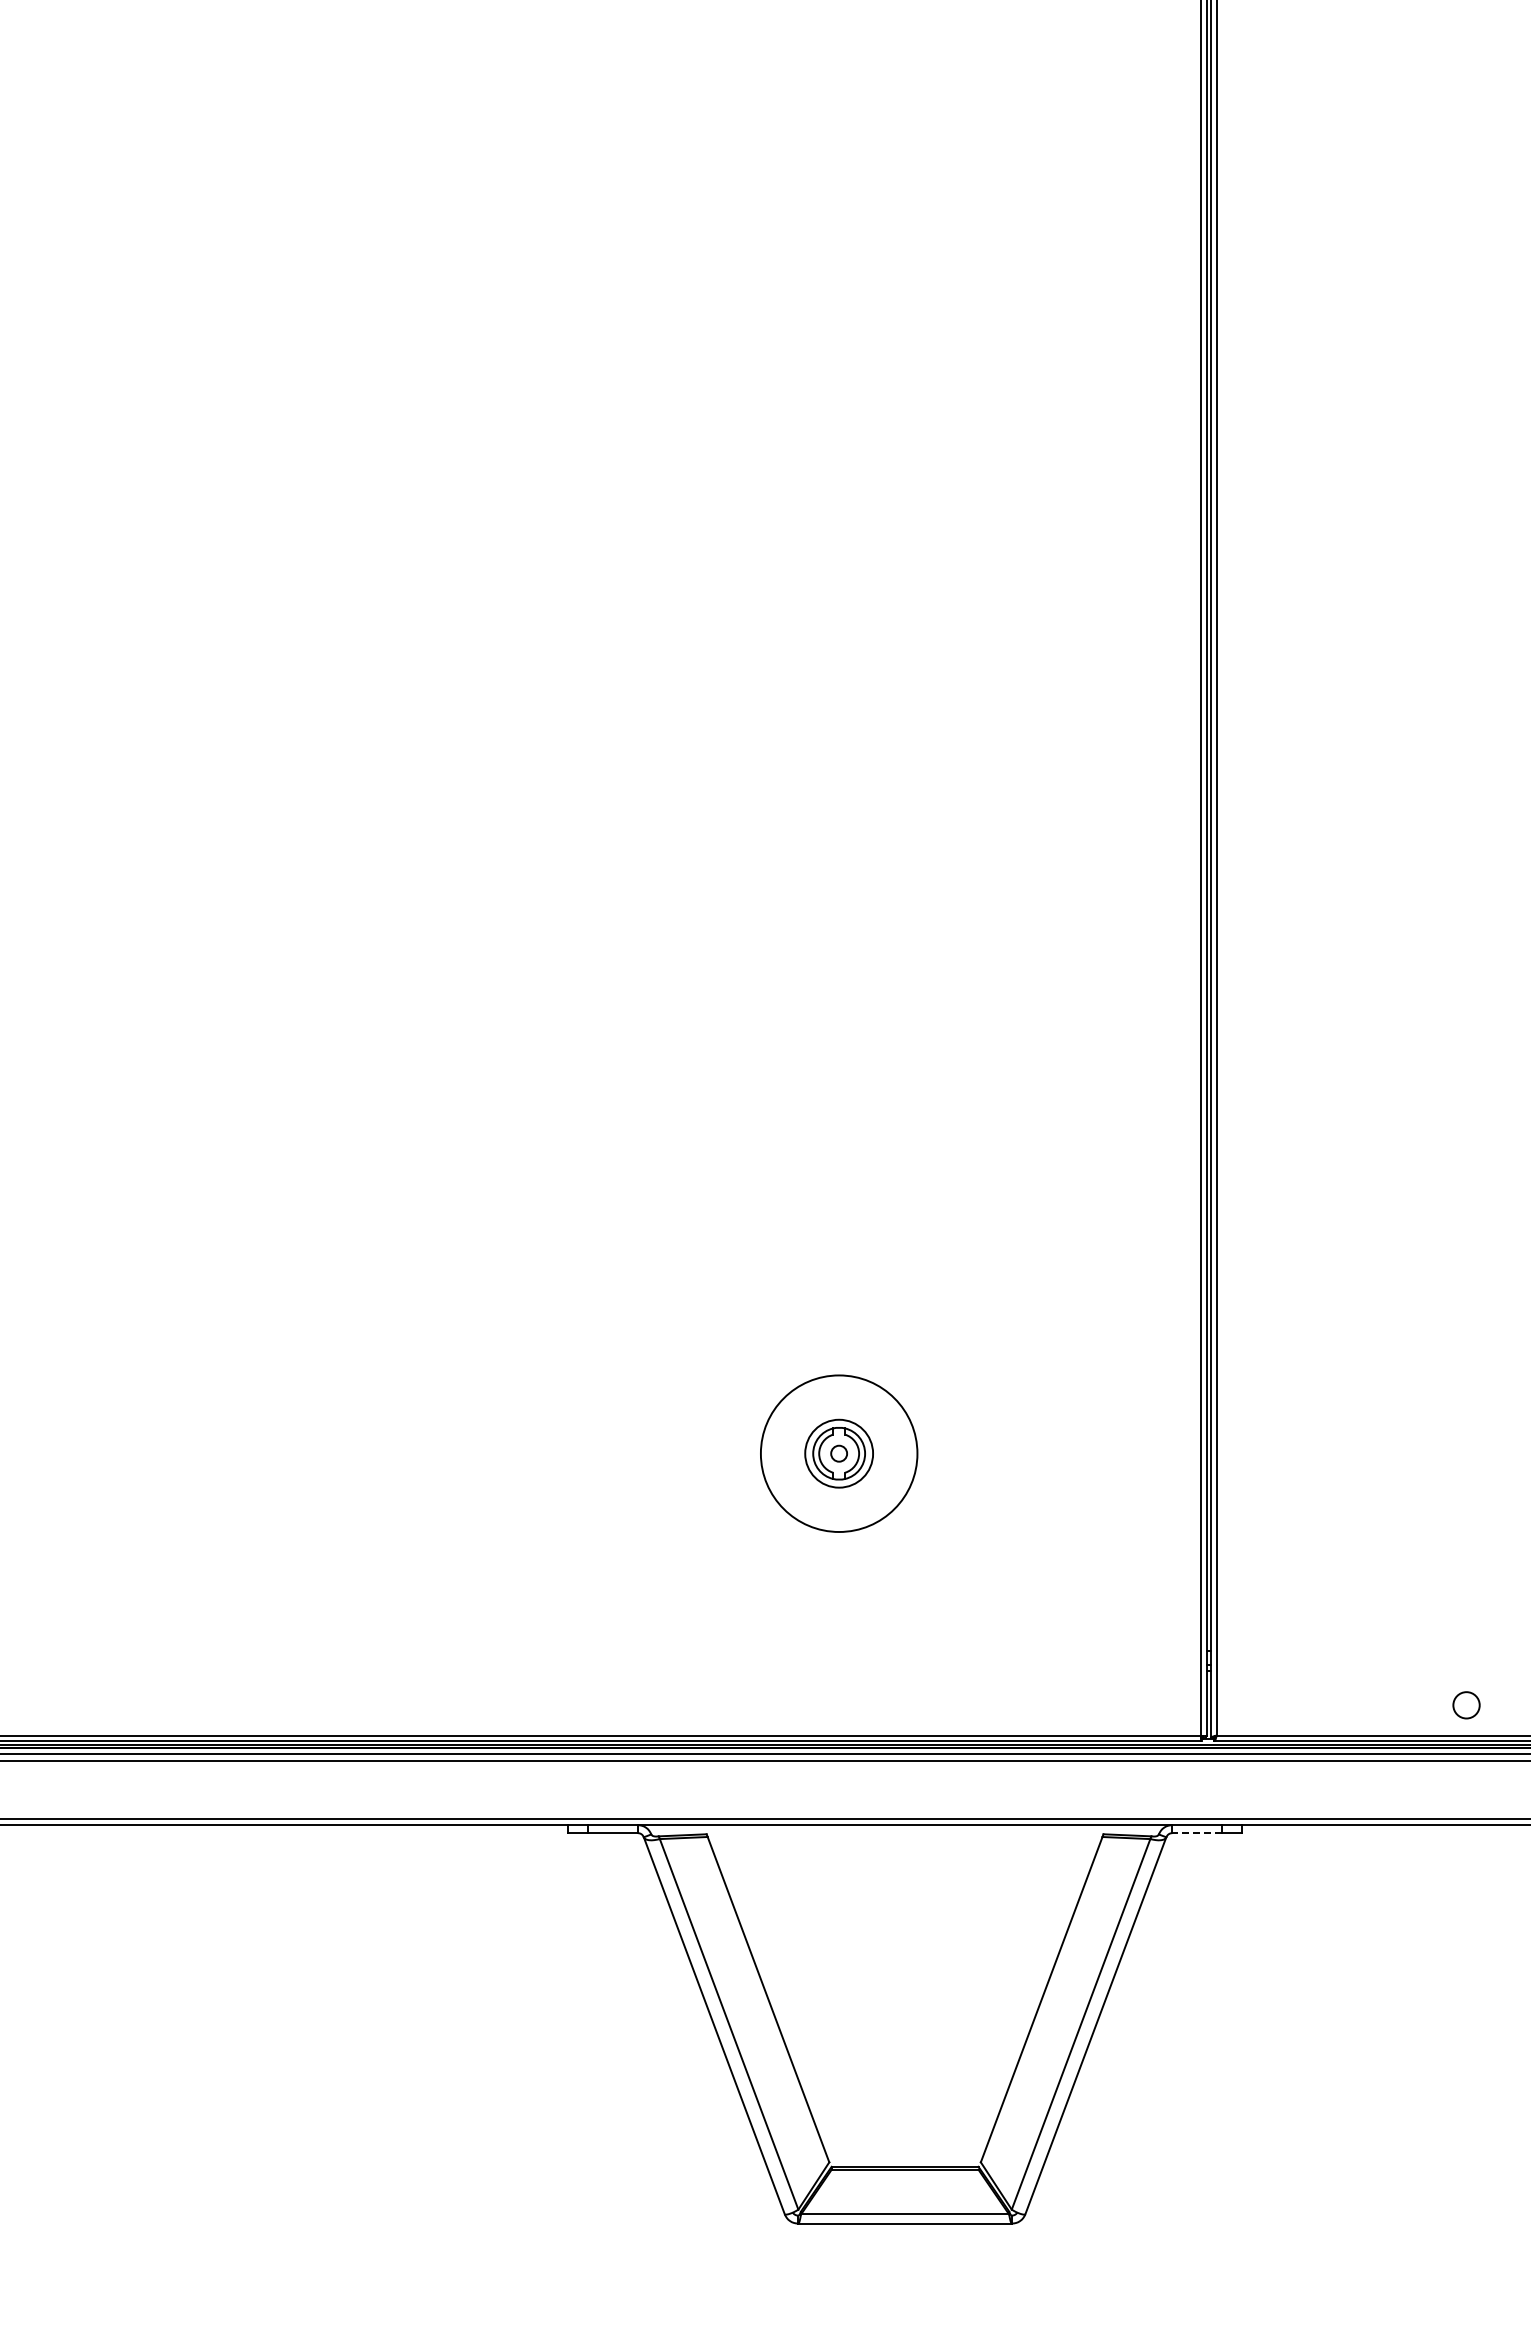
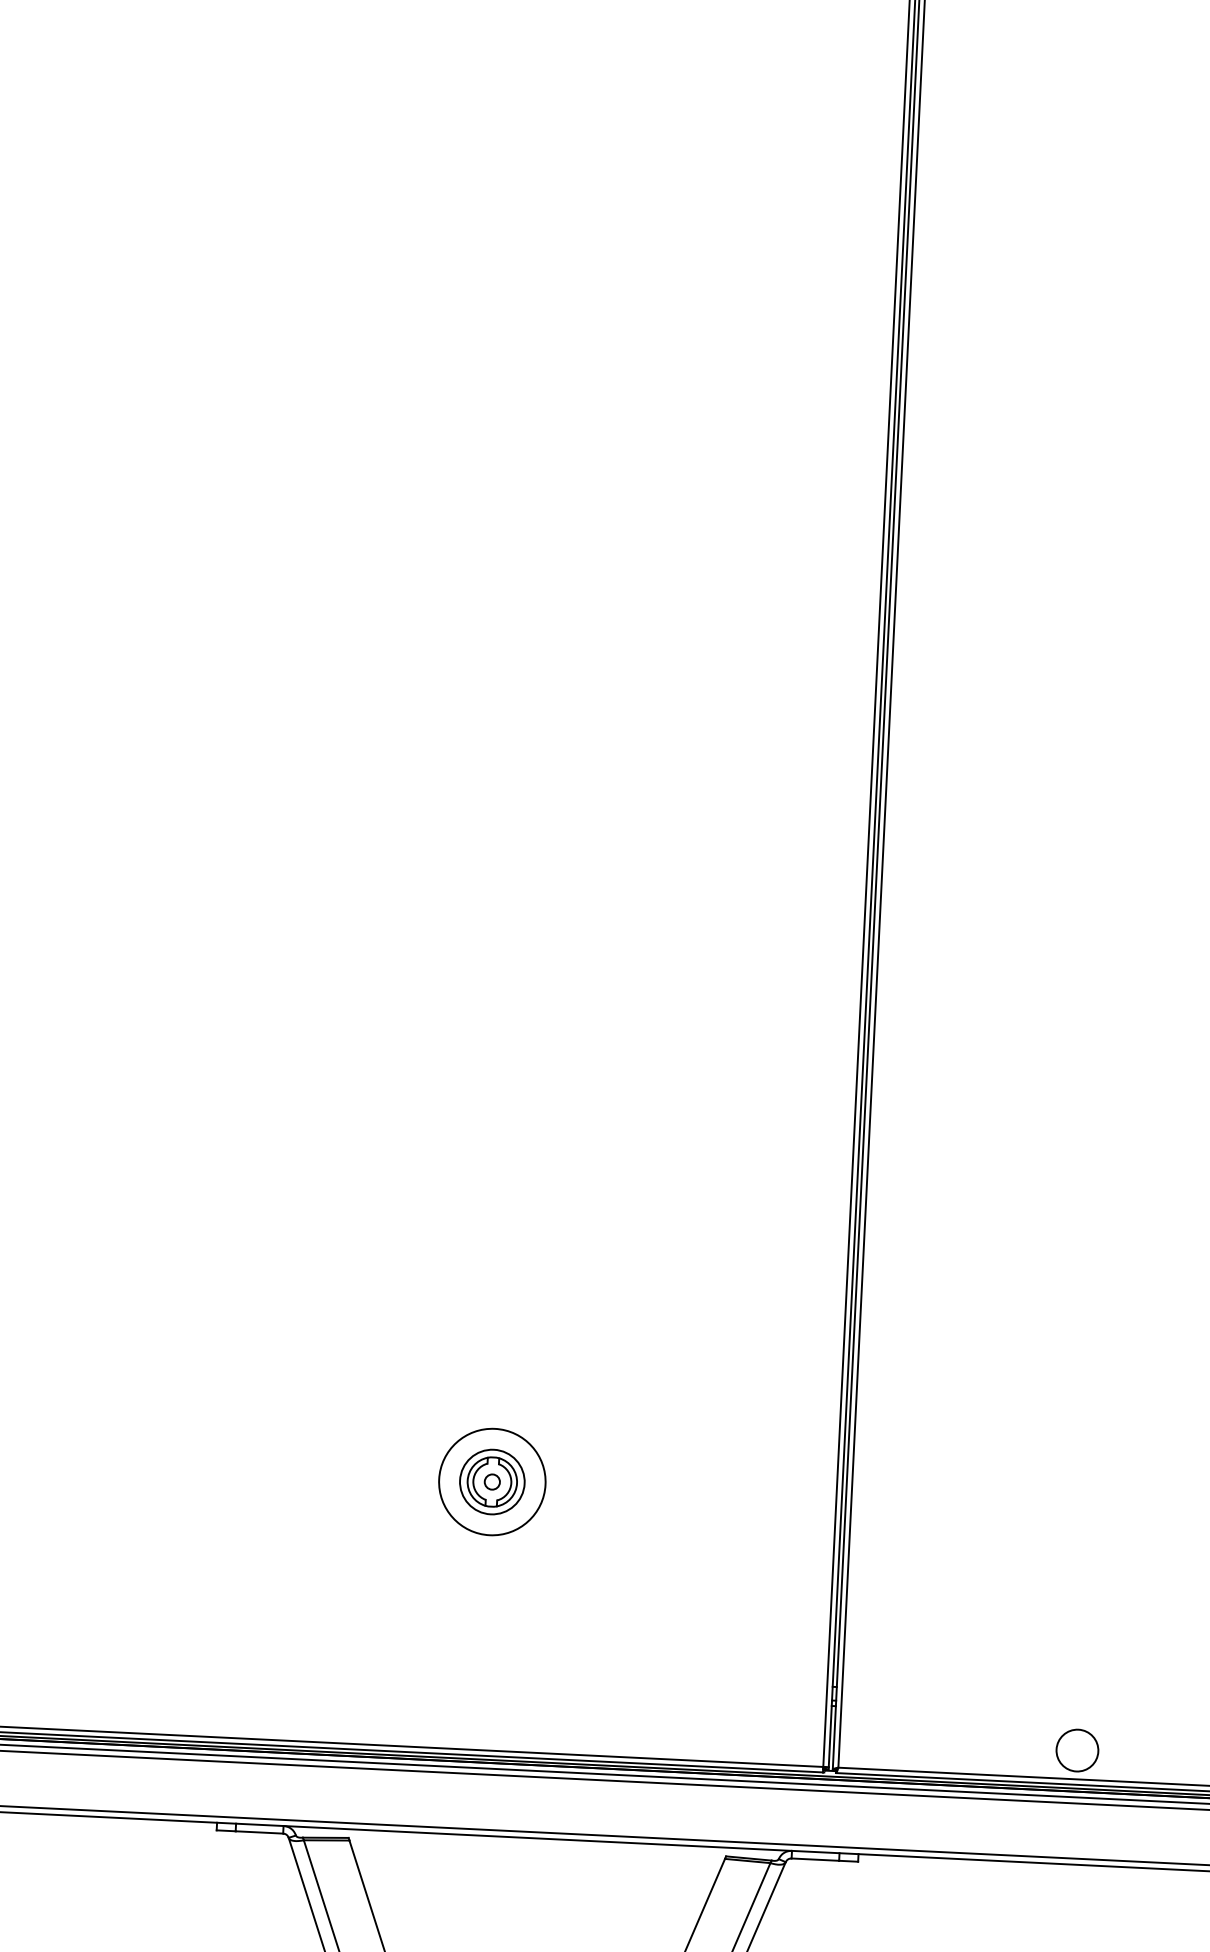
circle: (839, 1453) -> (492, 1481), size x0.71
circle: (1466, 1705) -> (1077, 1750), size x1.67
line: (1197, 1833) -> (815, 1860), dashed -> solid

